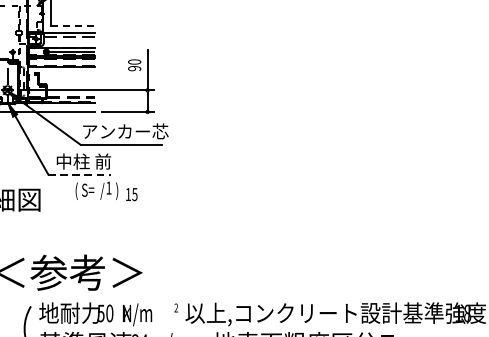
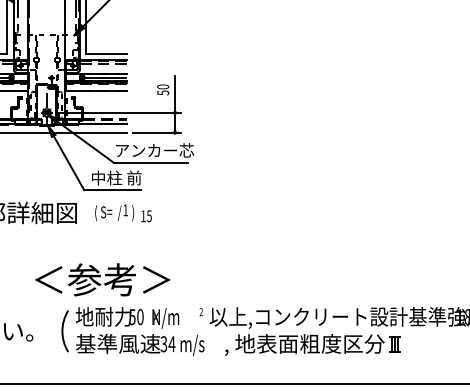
line: (73, 25) -> (107, 53), dashed -> solid
text: (133, 68) -> (162, 92), 90 -> 50
line: (79, 175) -> (112, 190), dashed -> solid
text: (106, 191) -> (123, 213), moved

